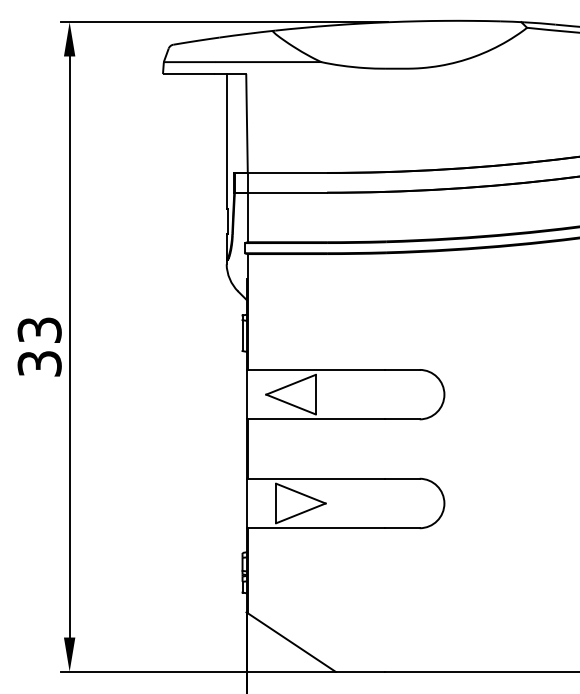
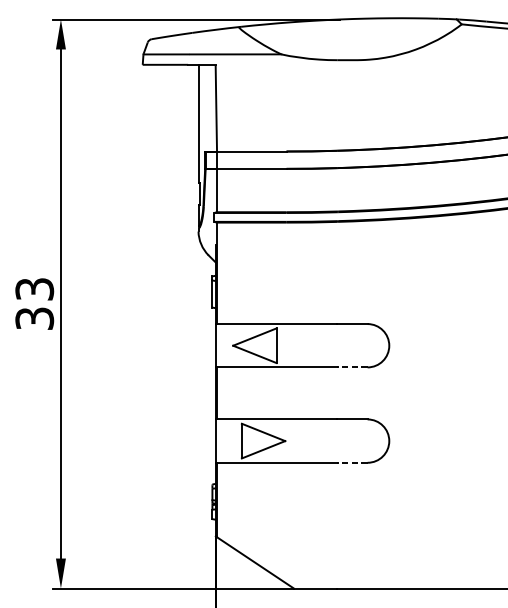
line: (401, 419) -> (351, 367), solid -> dashed
line: (401, 528) -> (351, 463), solid -> dashed

